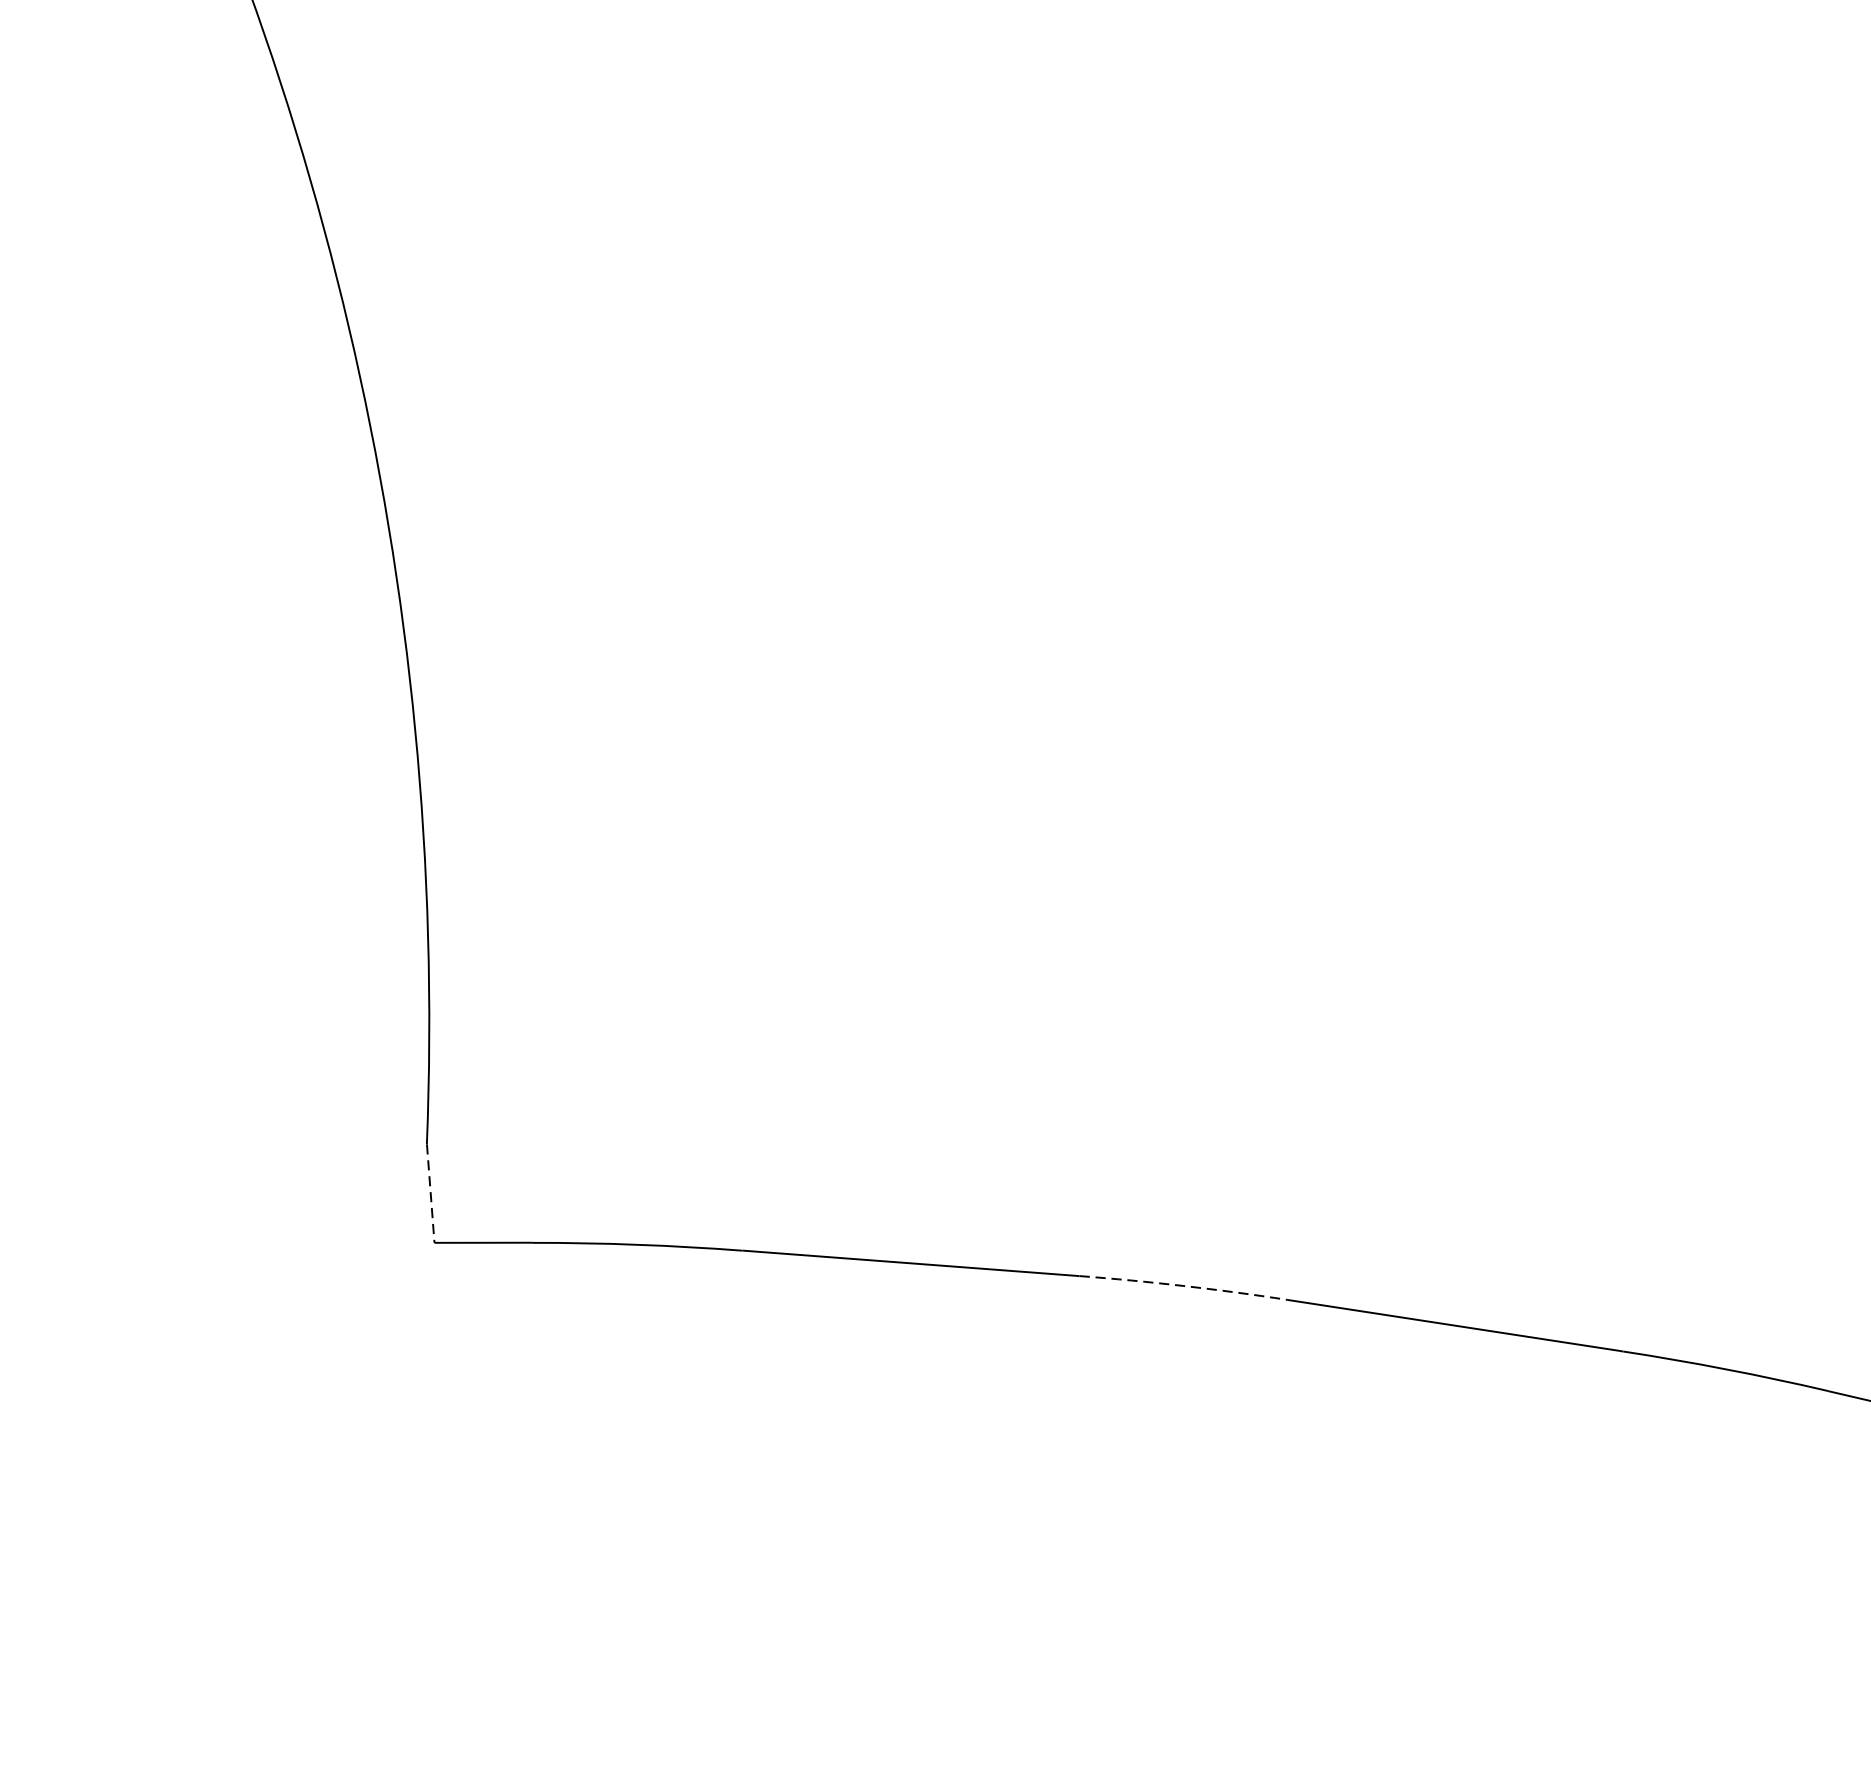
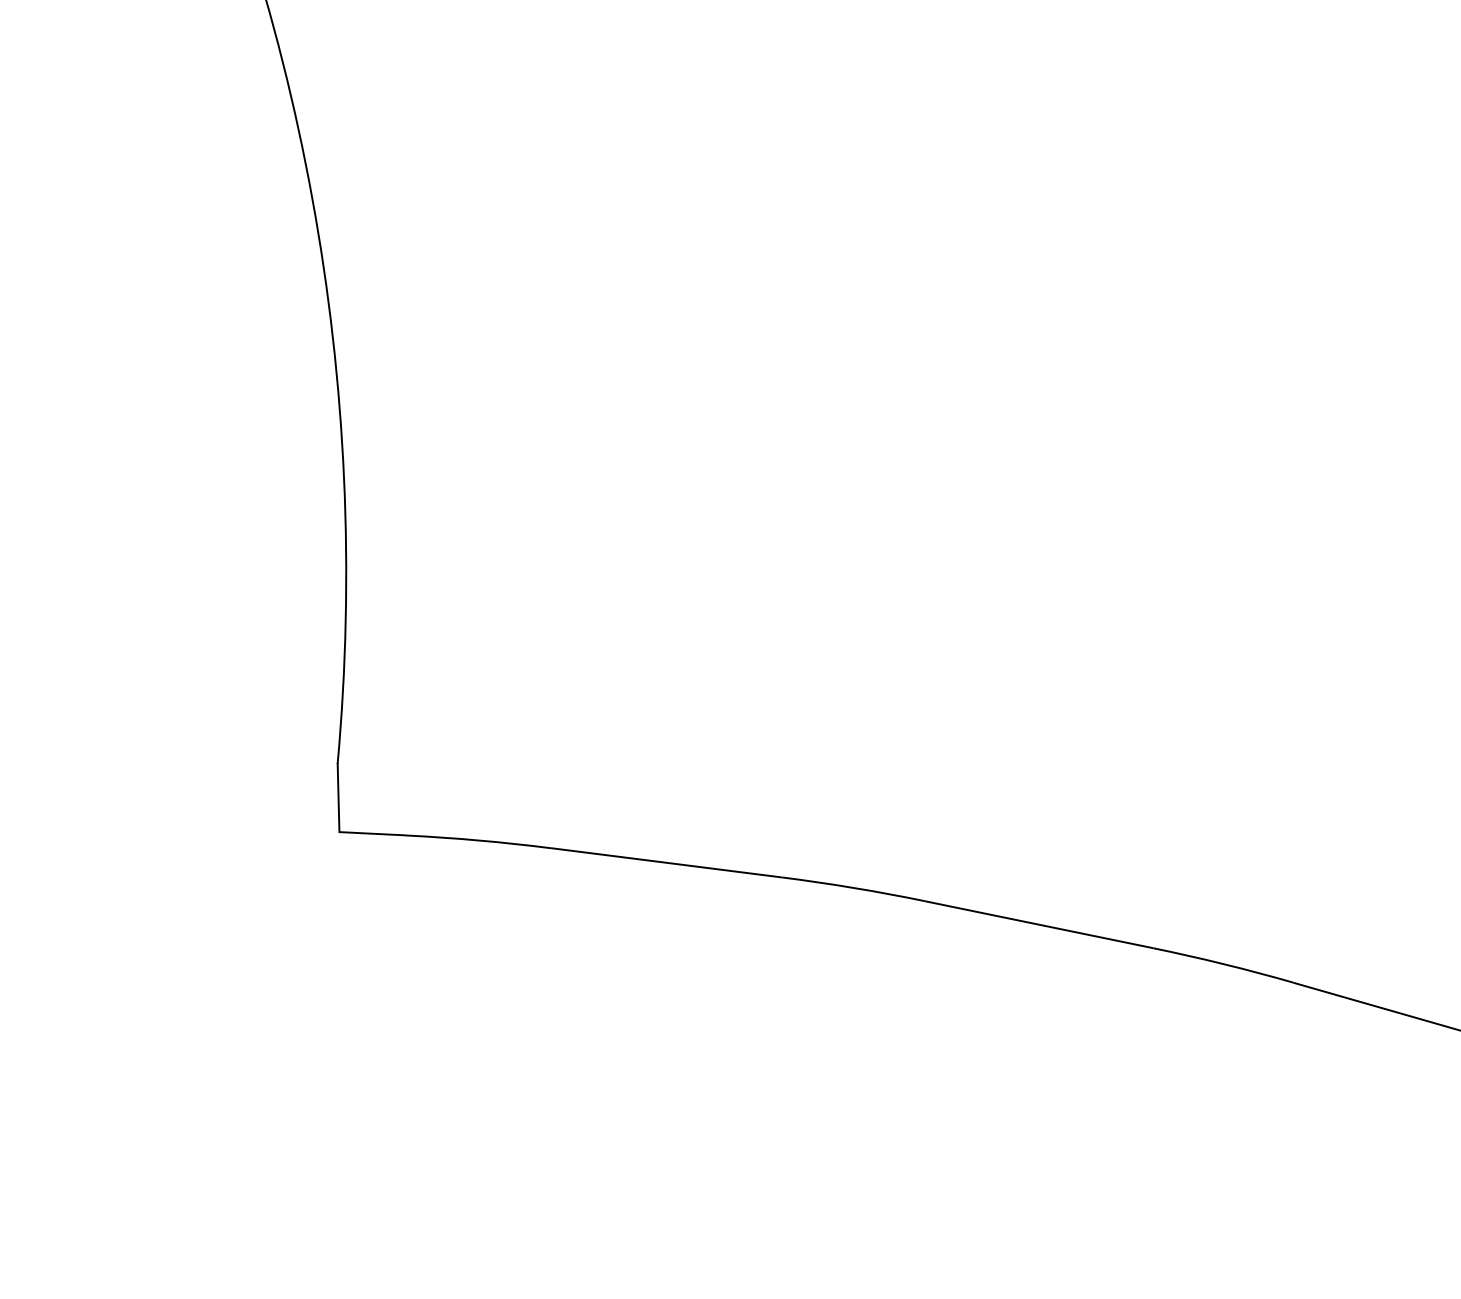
line: (430, 1194) -> (338, 798), dashed -> solid
arc: (1183, 1285) -> (853, 887), dashed -> solid

